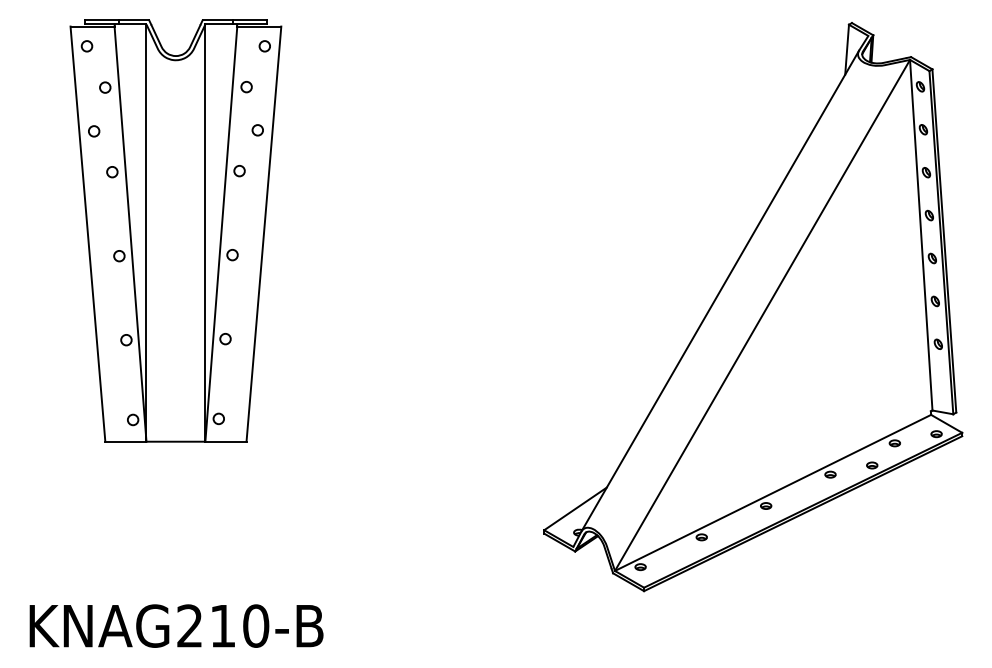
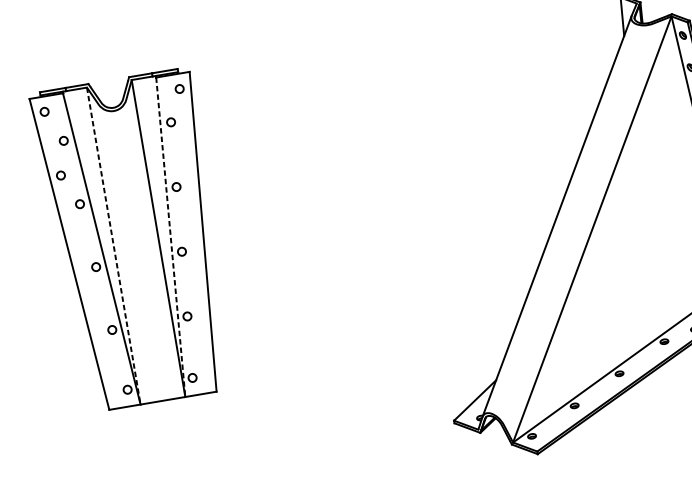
circle: (257, 130) -> (184, 153), removed
line: (146, 233) -> (113, 246), solid -> dashed
line: (221, 234) -> (170, 237), solid -> dashed

